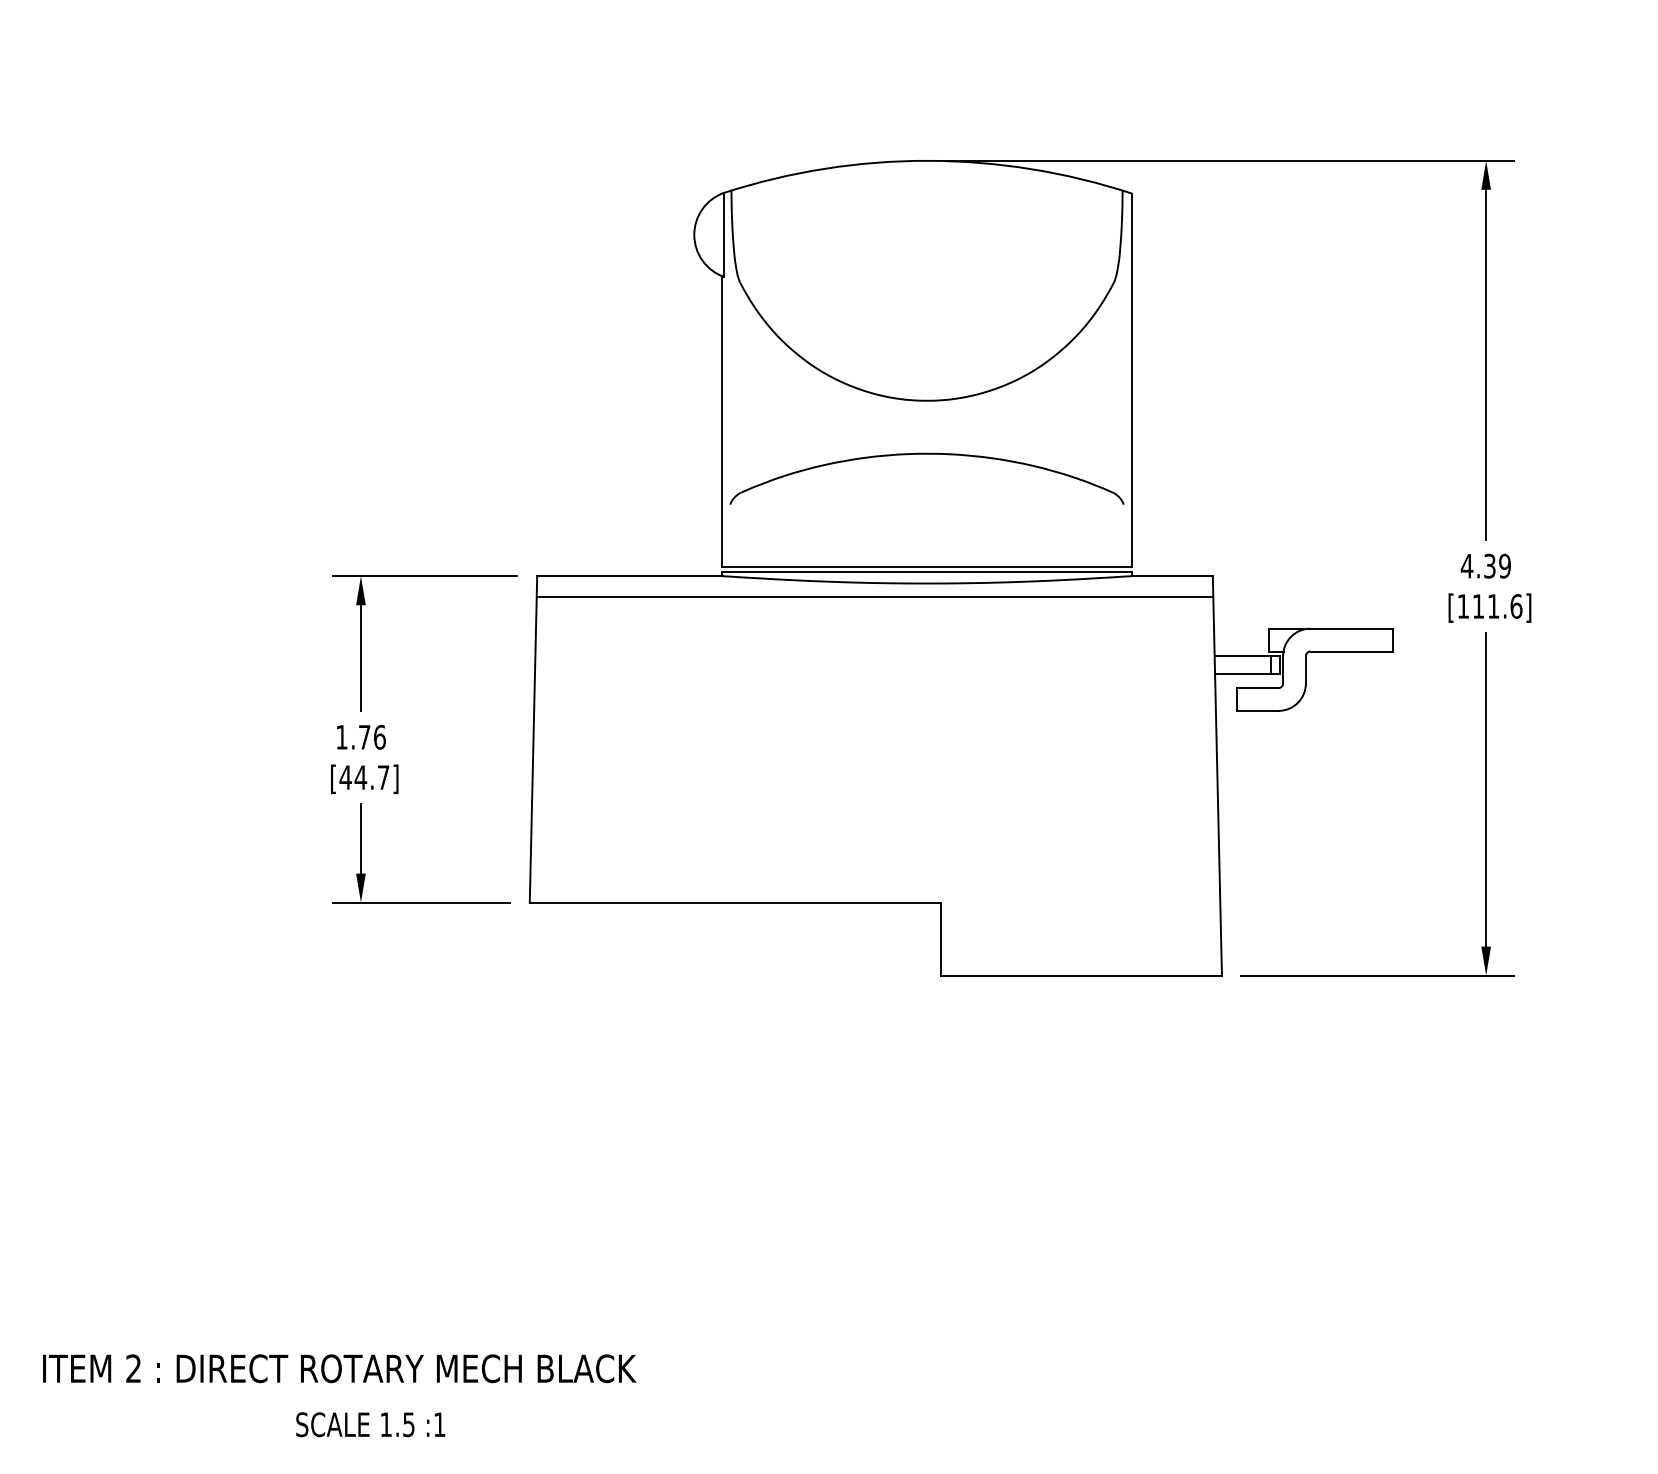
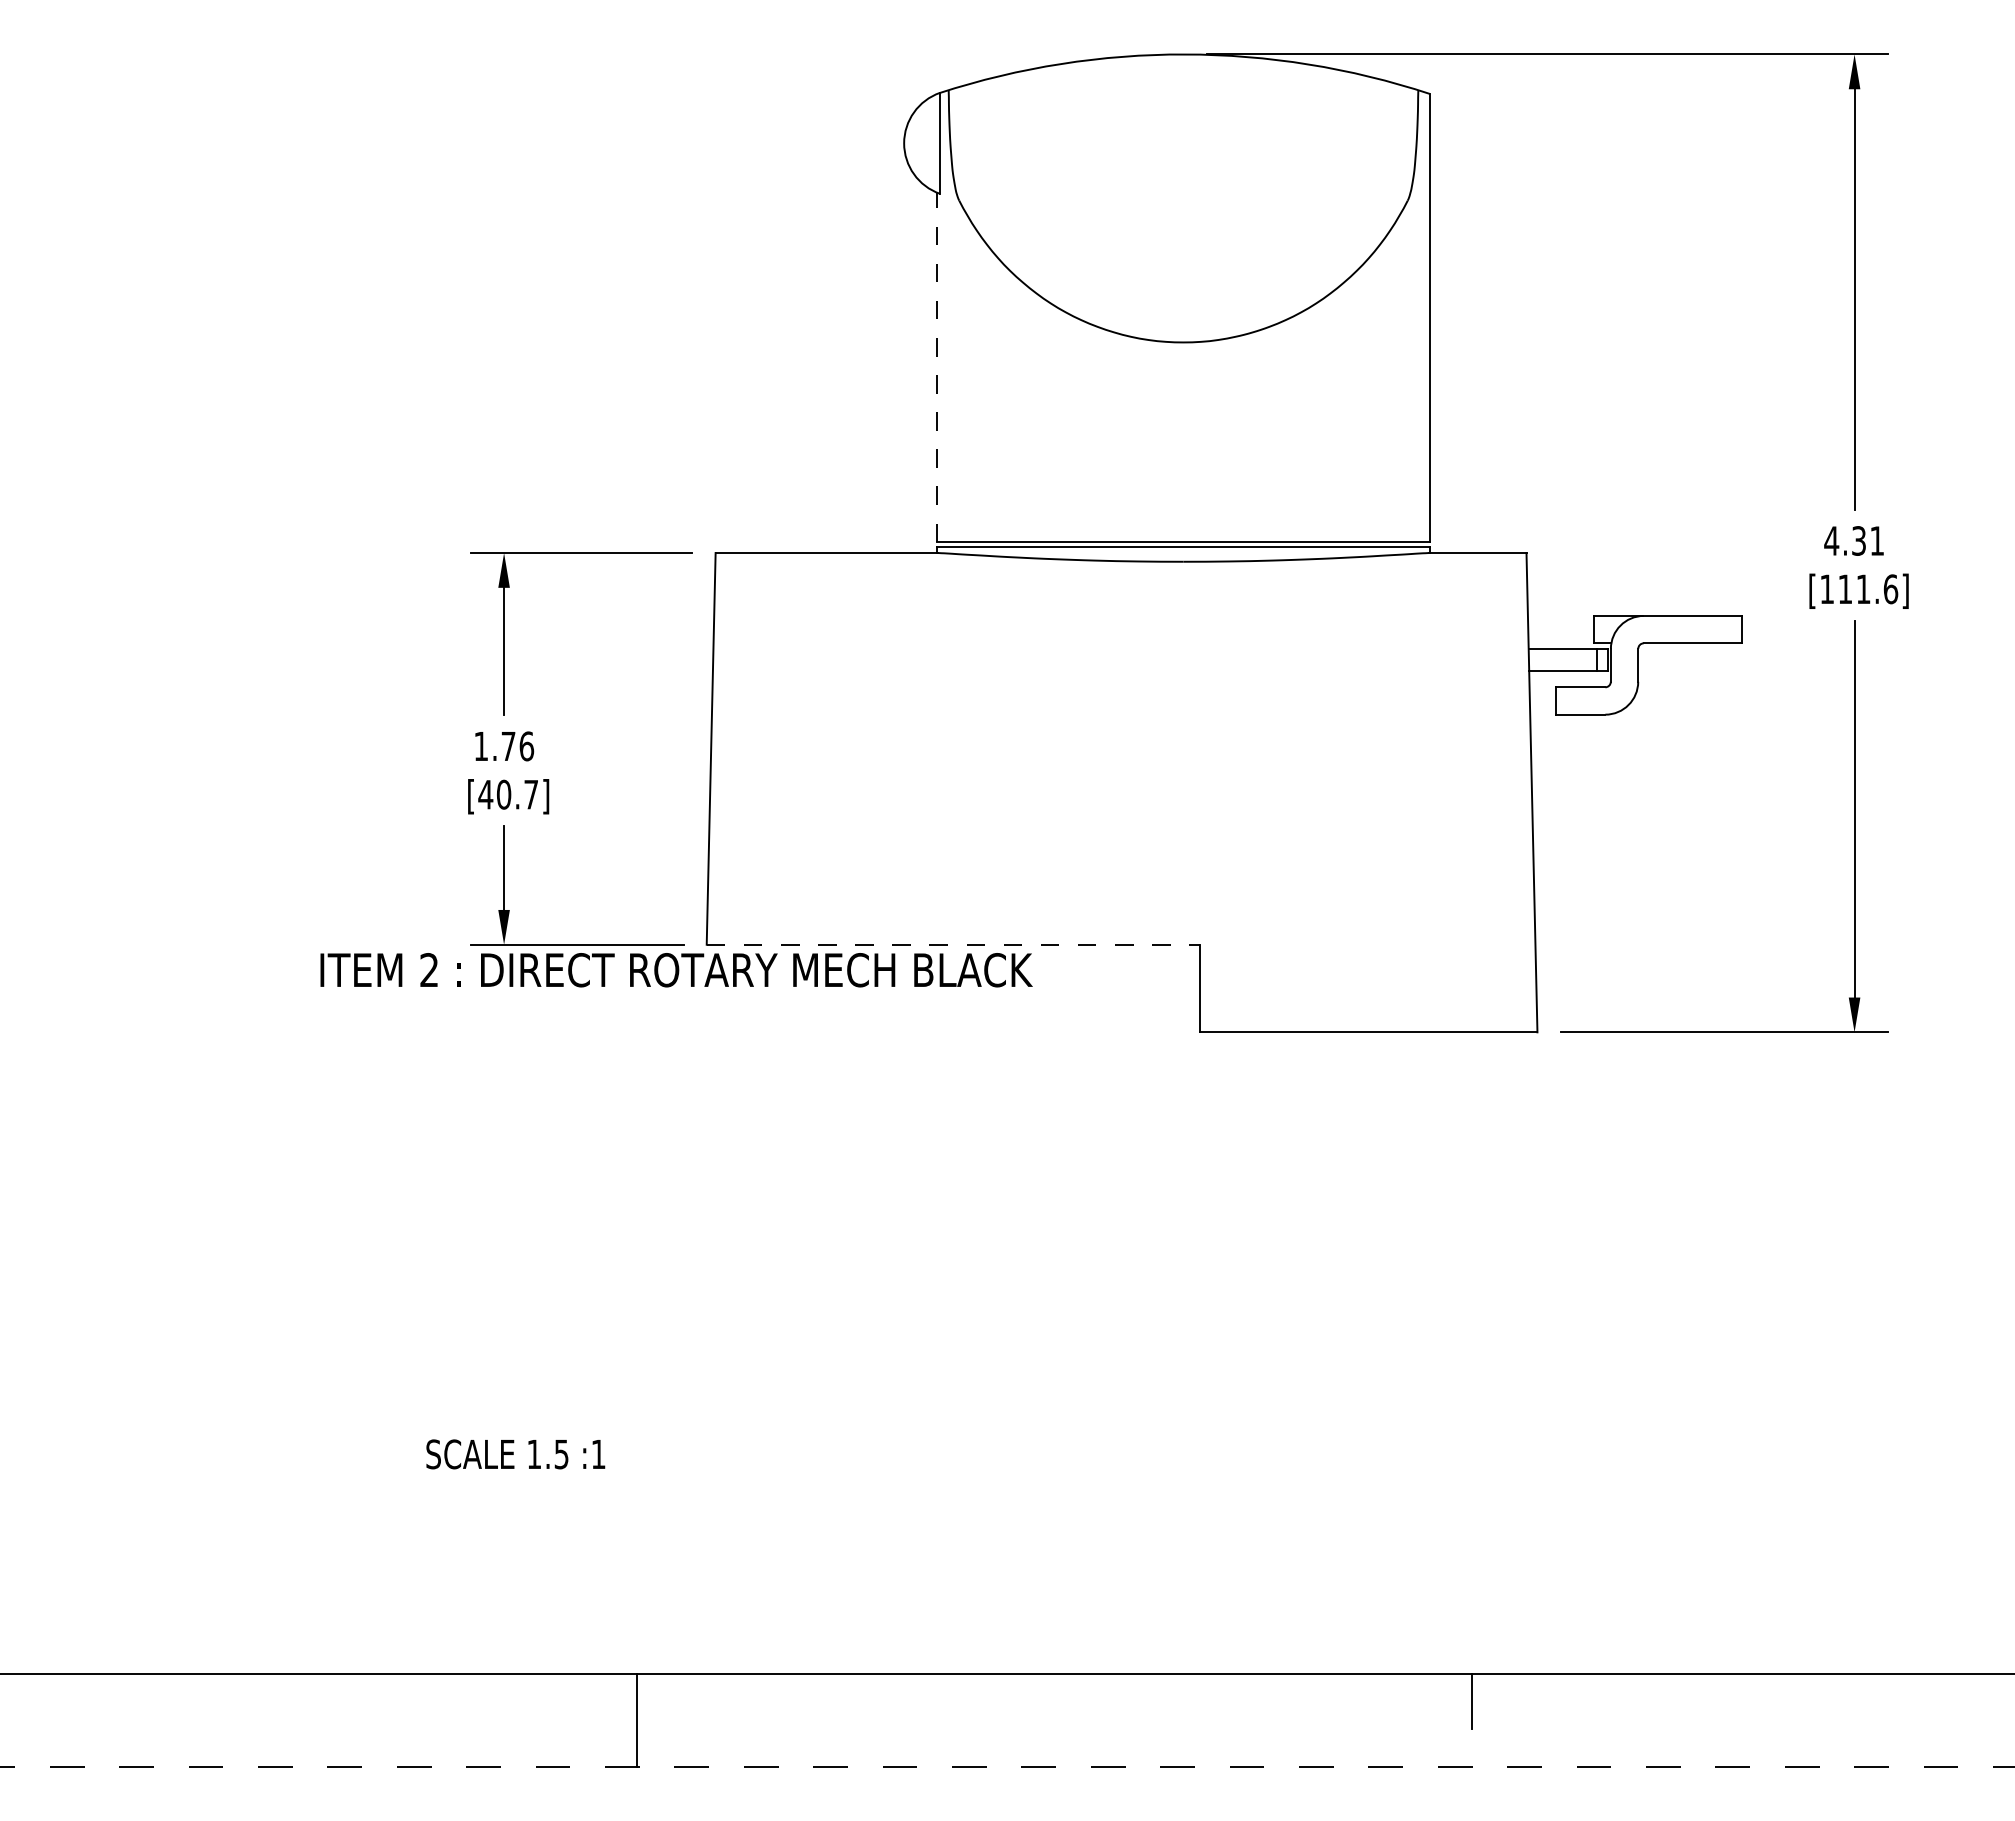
line: (721, 421) -> (936, 367), solid -> dashed
part: (927, 454) -> (1183, 406), removed
text: (1505, 565) -> (1877, 540), 4.39 -> 4.31
line: (875, 596) -> (1121, 577), removed
text: (360, 777) -> (503, 794), [44.7] -> [40.7]
line: (735, 902) -> (953, 944), solid -> dashed
text: (339, 1368) -> (676, 970), moved
text: (370, 1424) -> (515, 1454), moved

